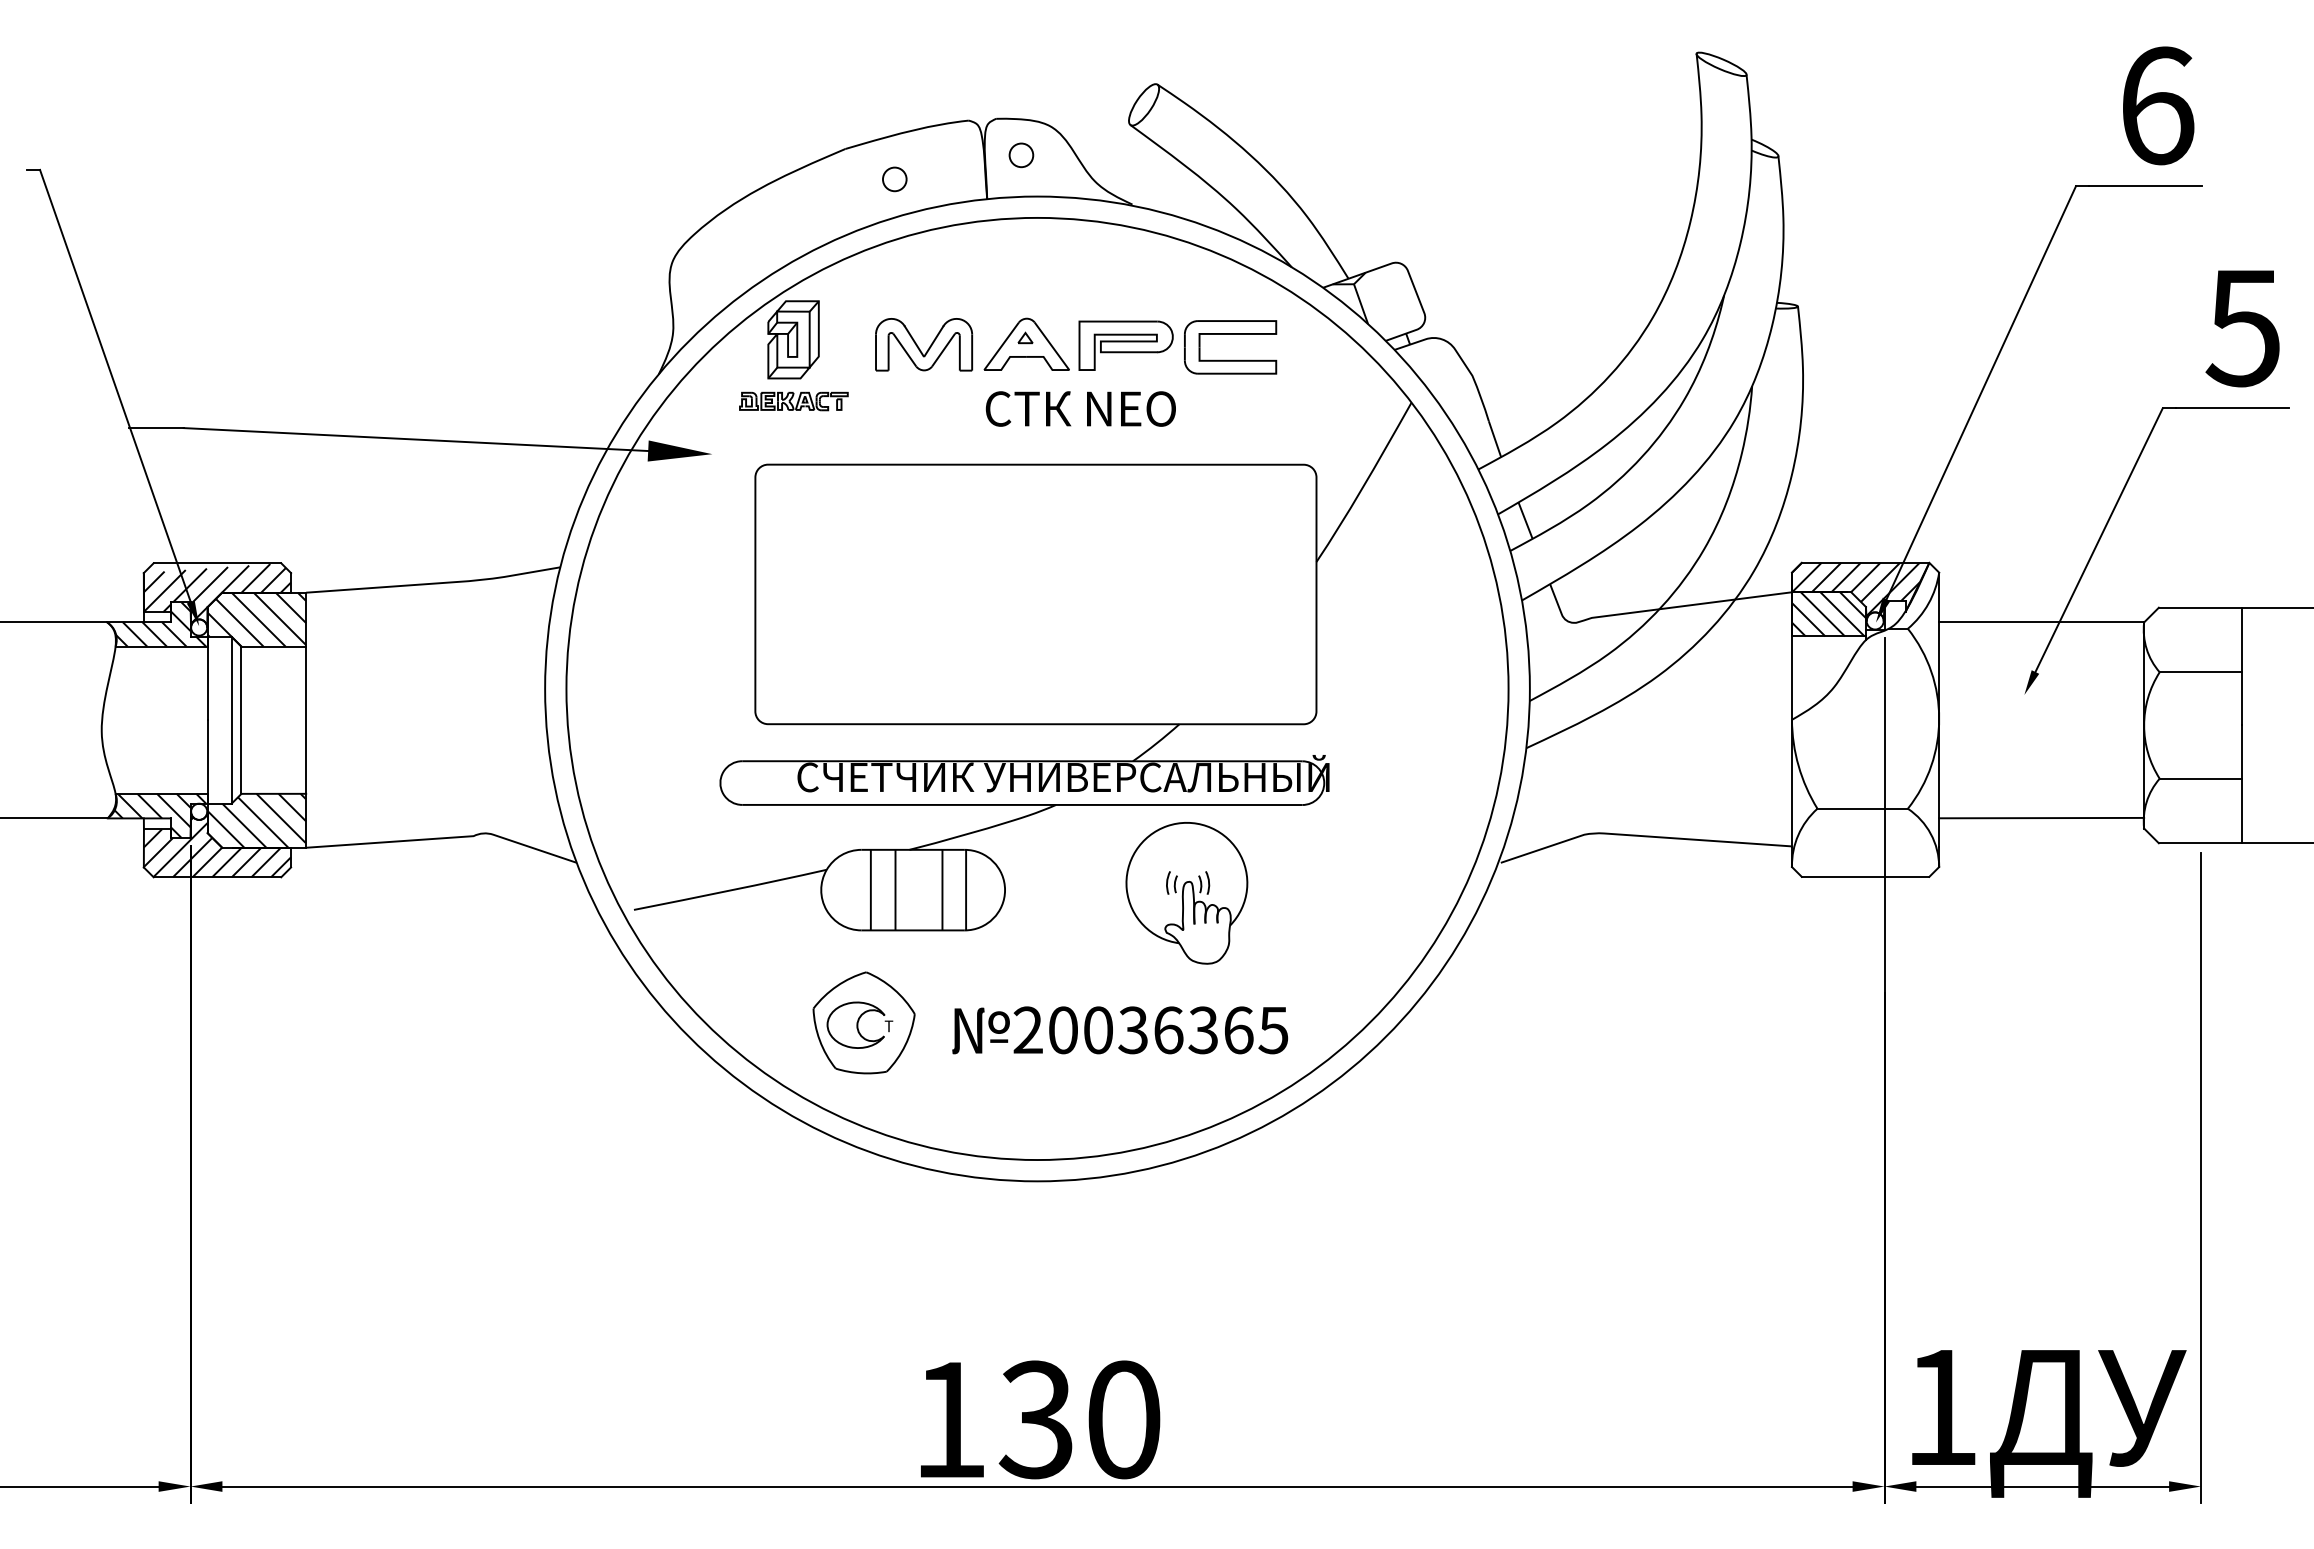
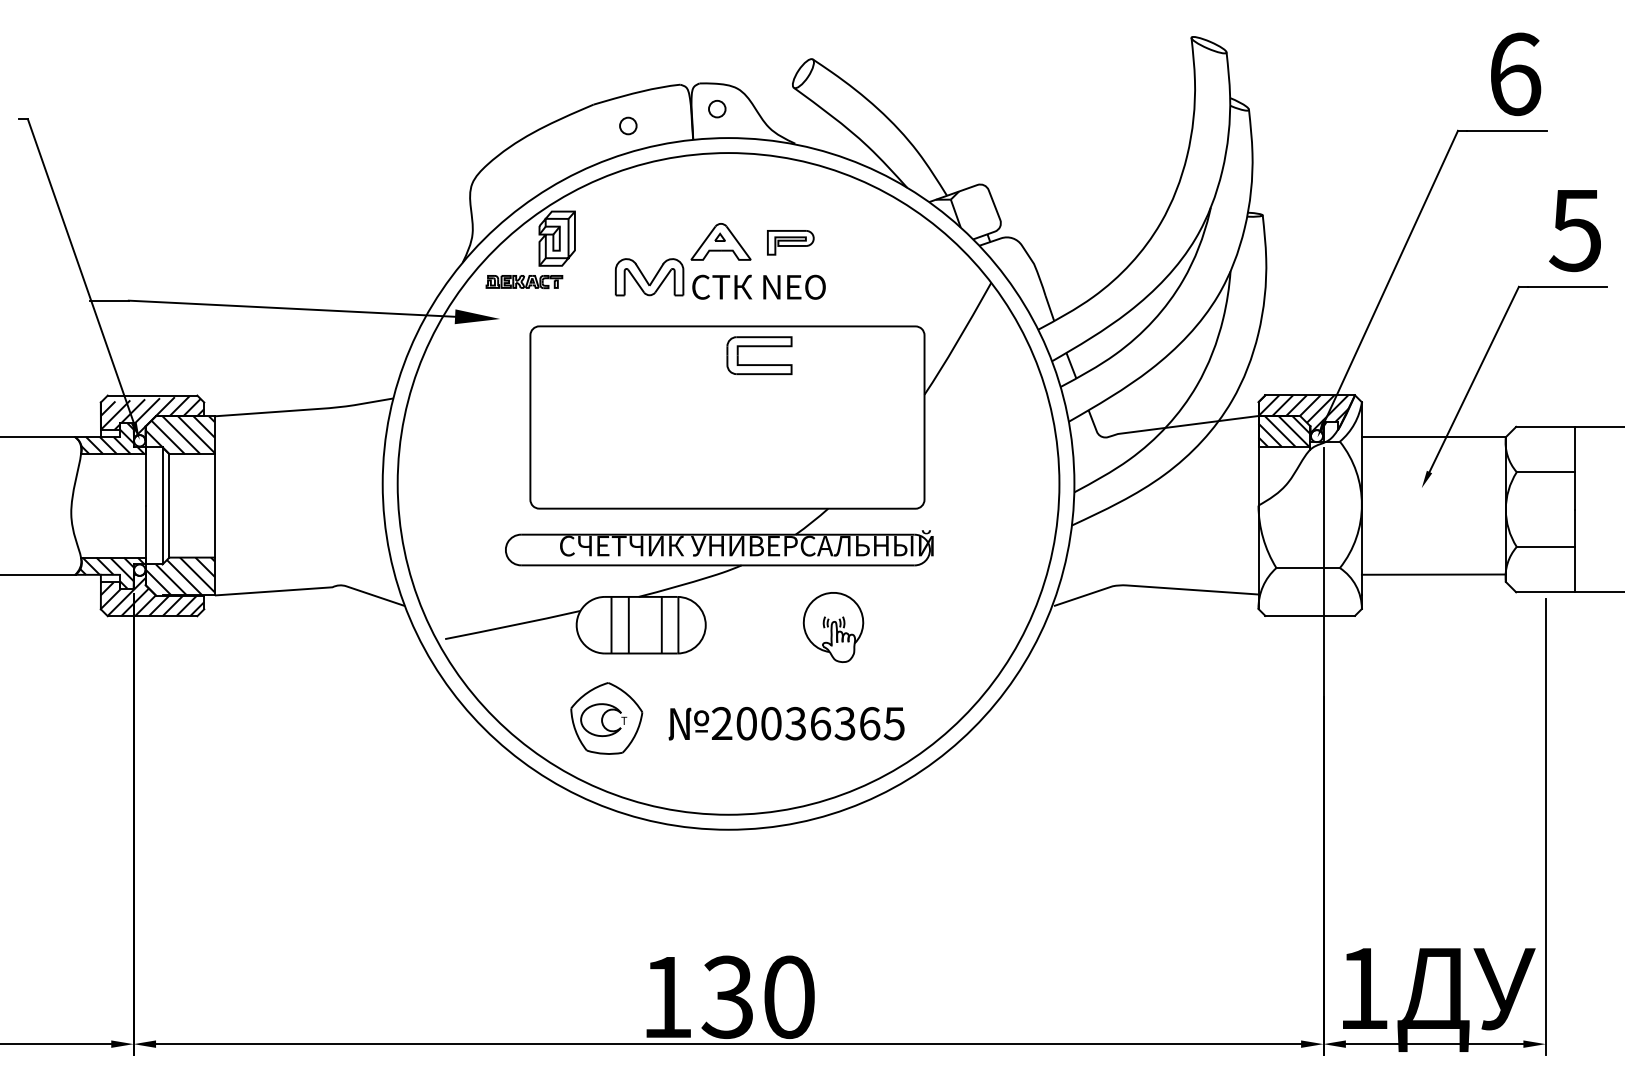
part: (924, 344) -> (649, 277), moved
part: (1125, 345) -> (790, 242), size x0.7
part: (1230, 359) -> (759, 364), moved
part: (793, 401) -> (524, 282), moved
part: (1186, 893) -> (833, 627), size x0.7

